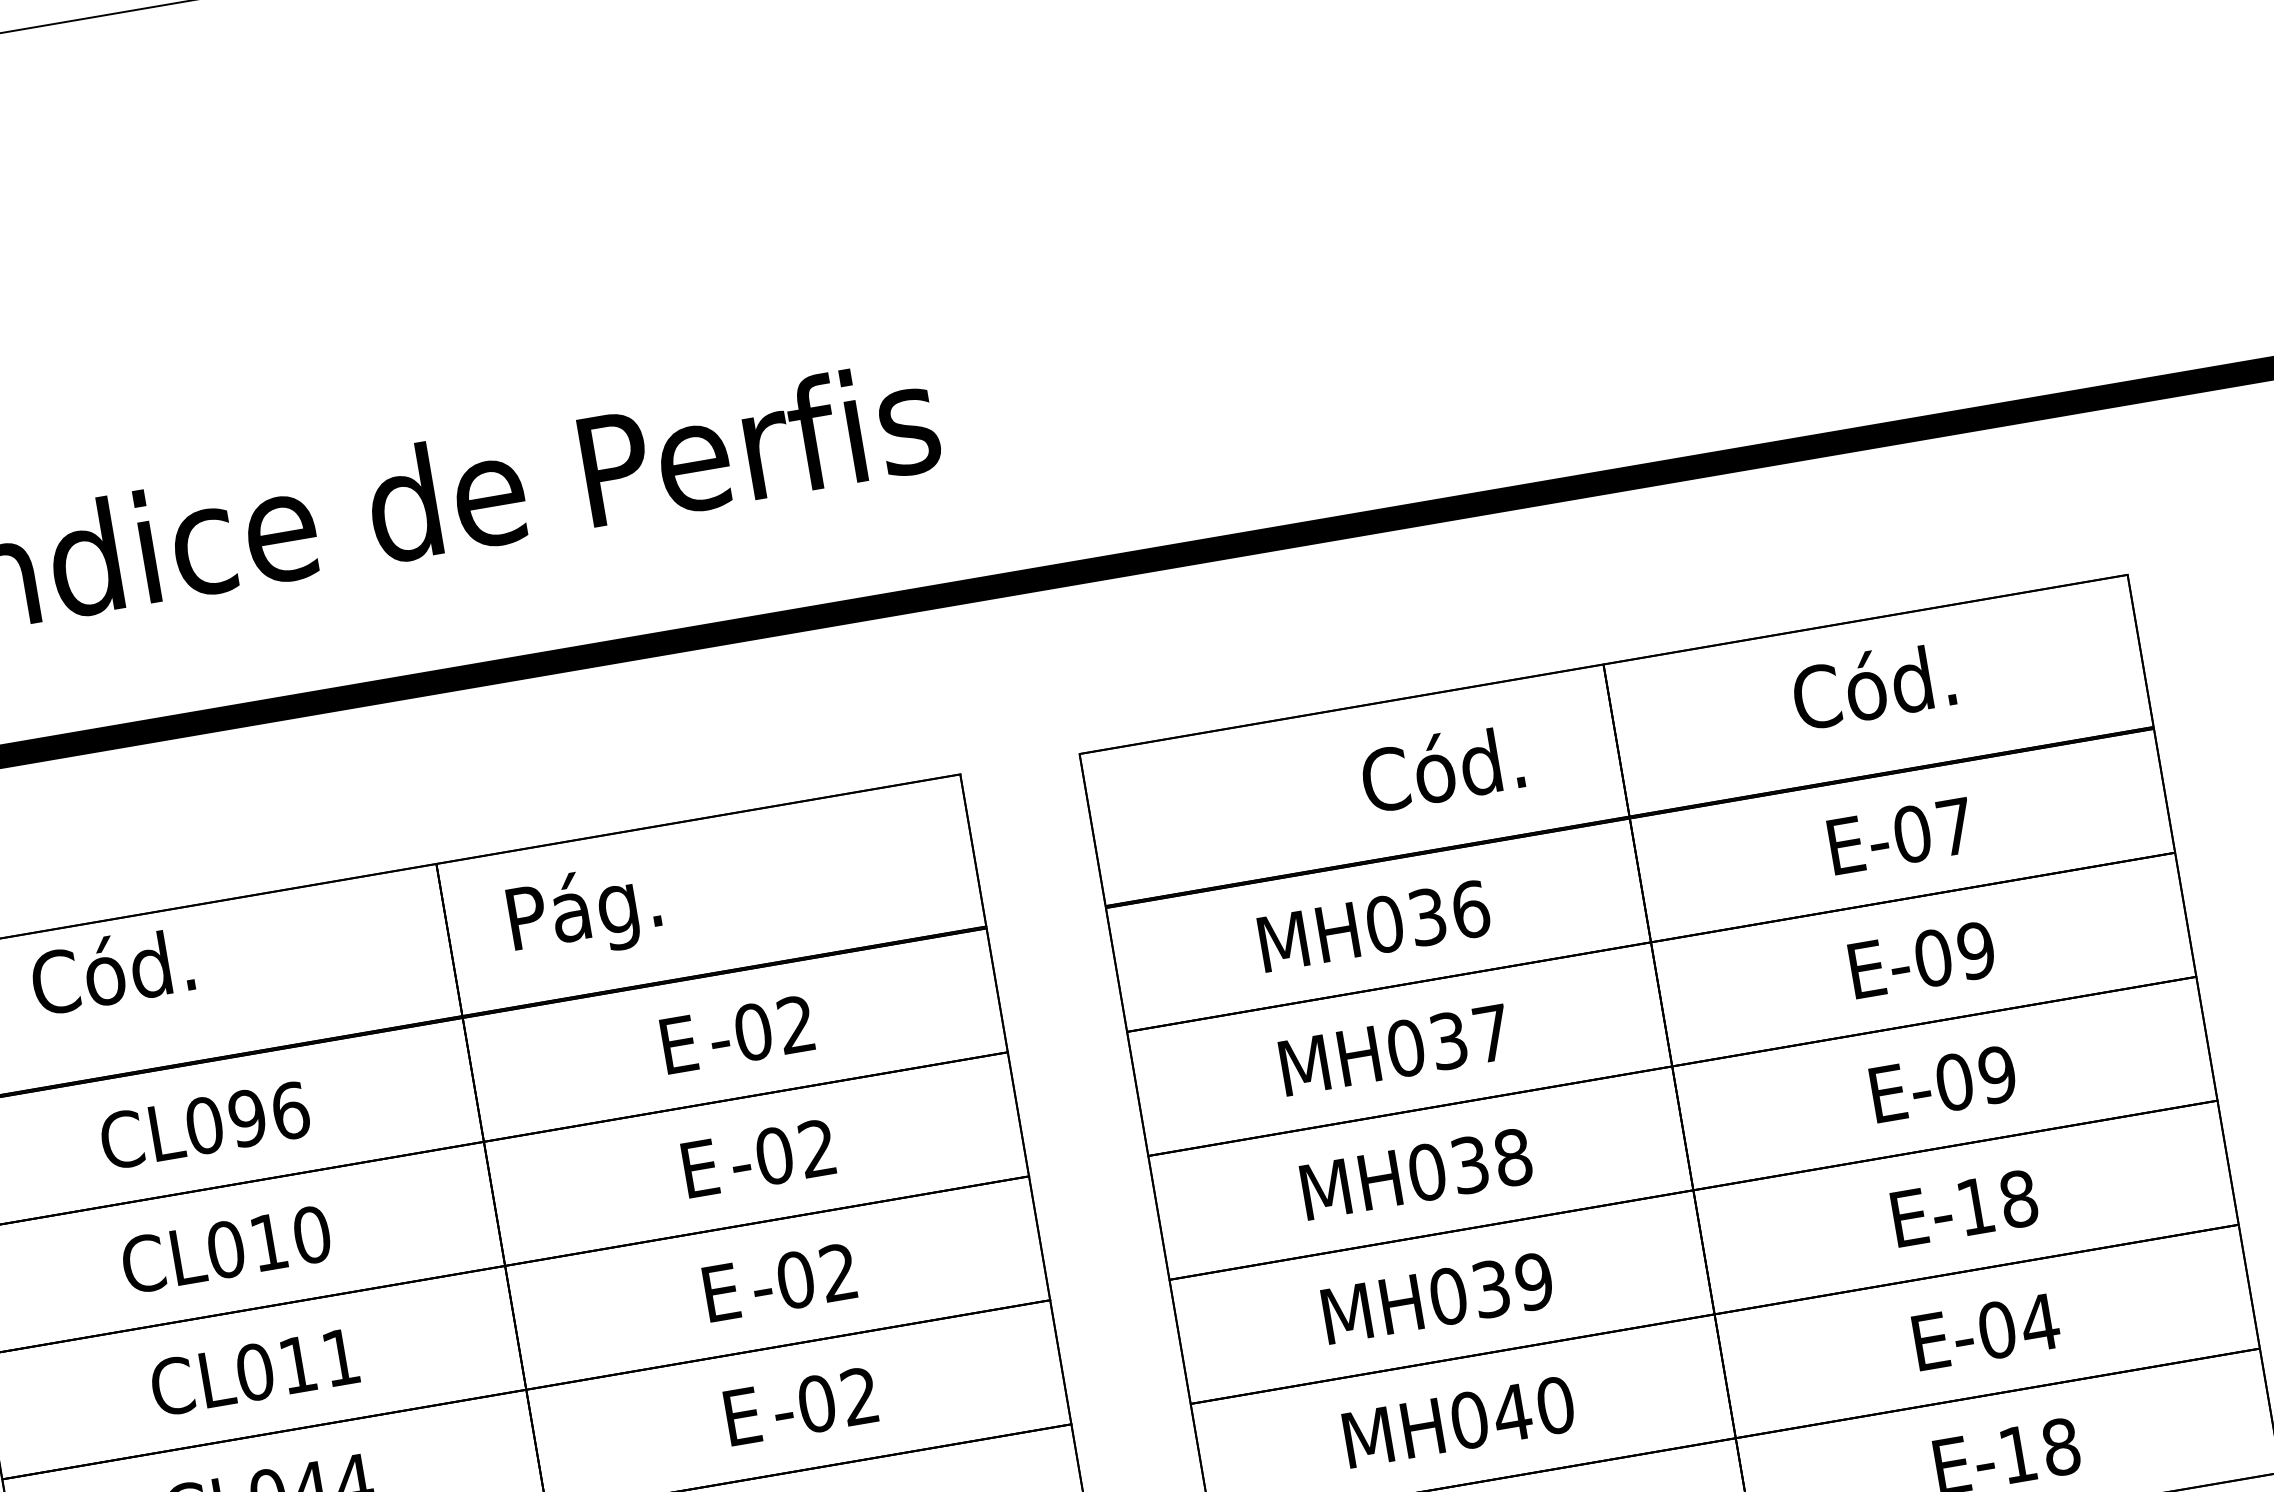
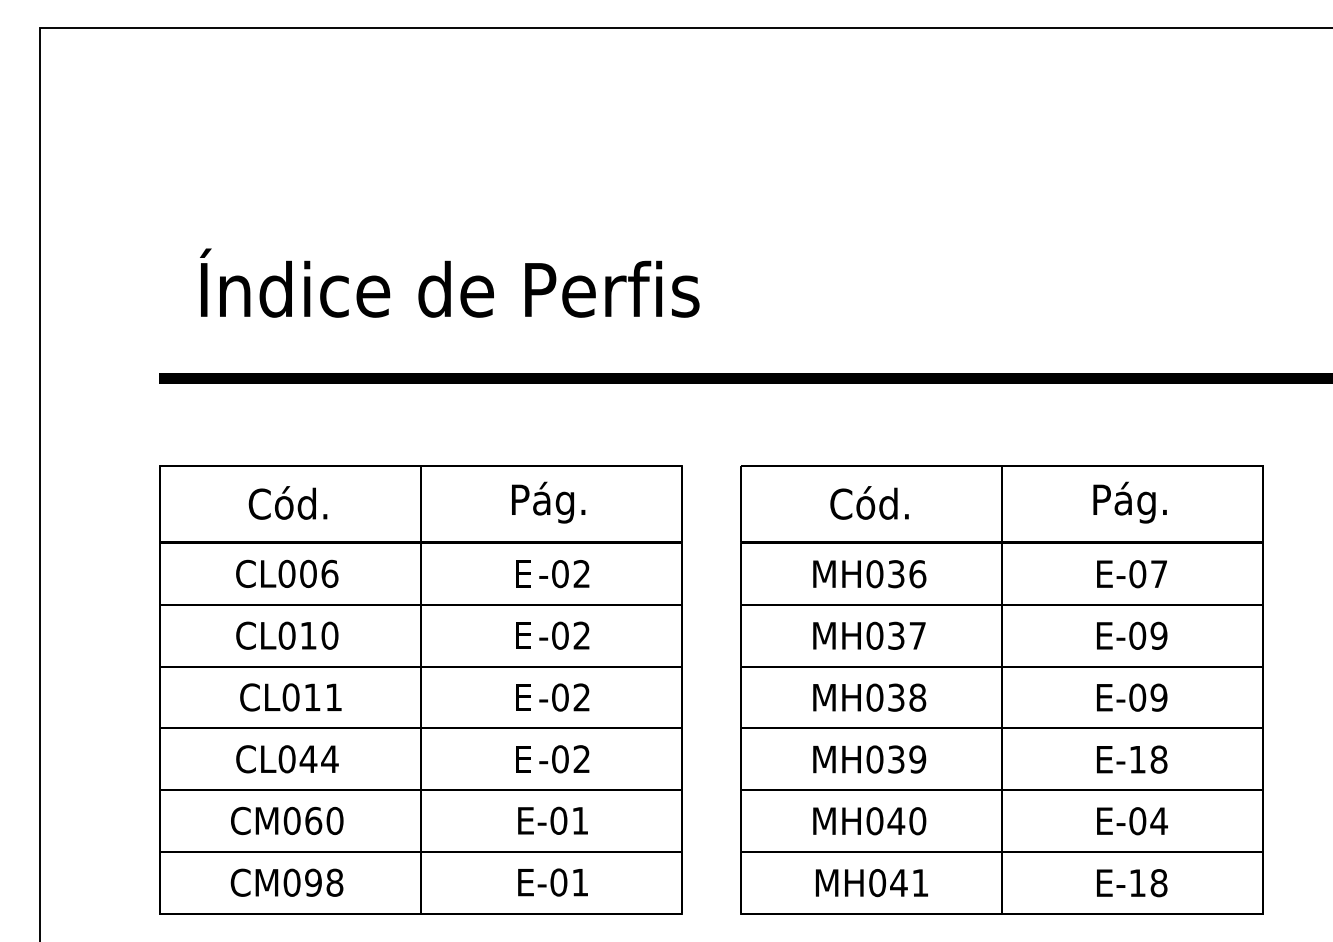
text: (1875, 692) -> (1131, 502), Cód. -> Pág.
text: (1441, 766) -> (869, 502), moved
text: (584, 913) -> (548, 502), moved
text: (110, 969) -> (287, 502), moved
text: (247, 1119) -> (308, 574), CL096 -> CL006

